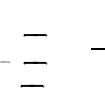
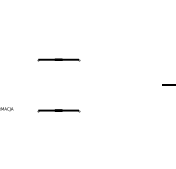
part: (32, 85) -> (54, 151), removed

